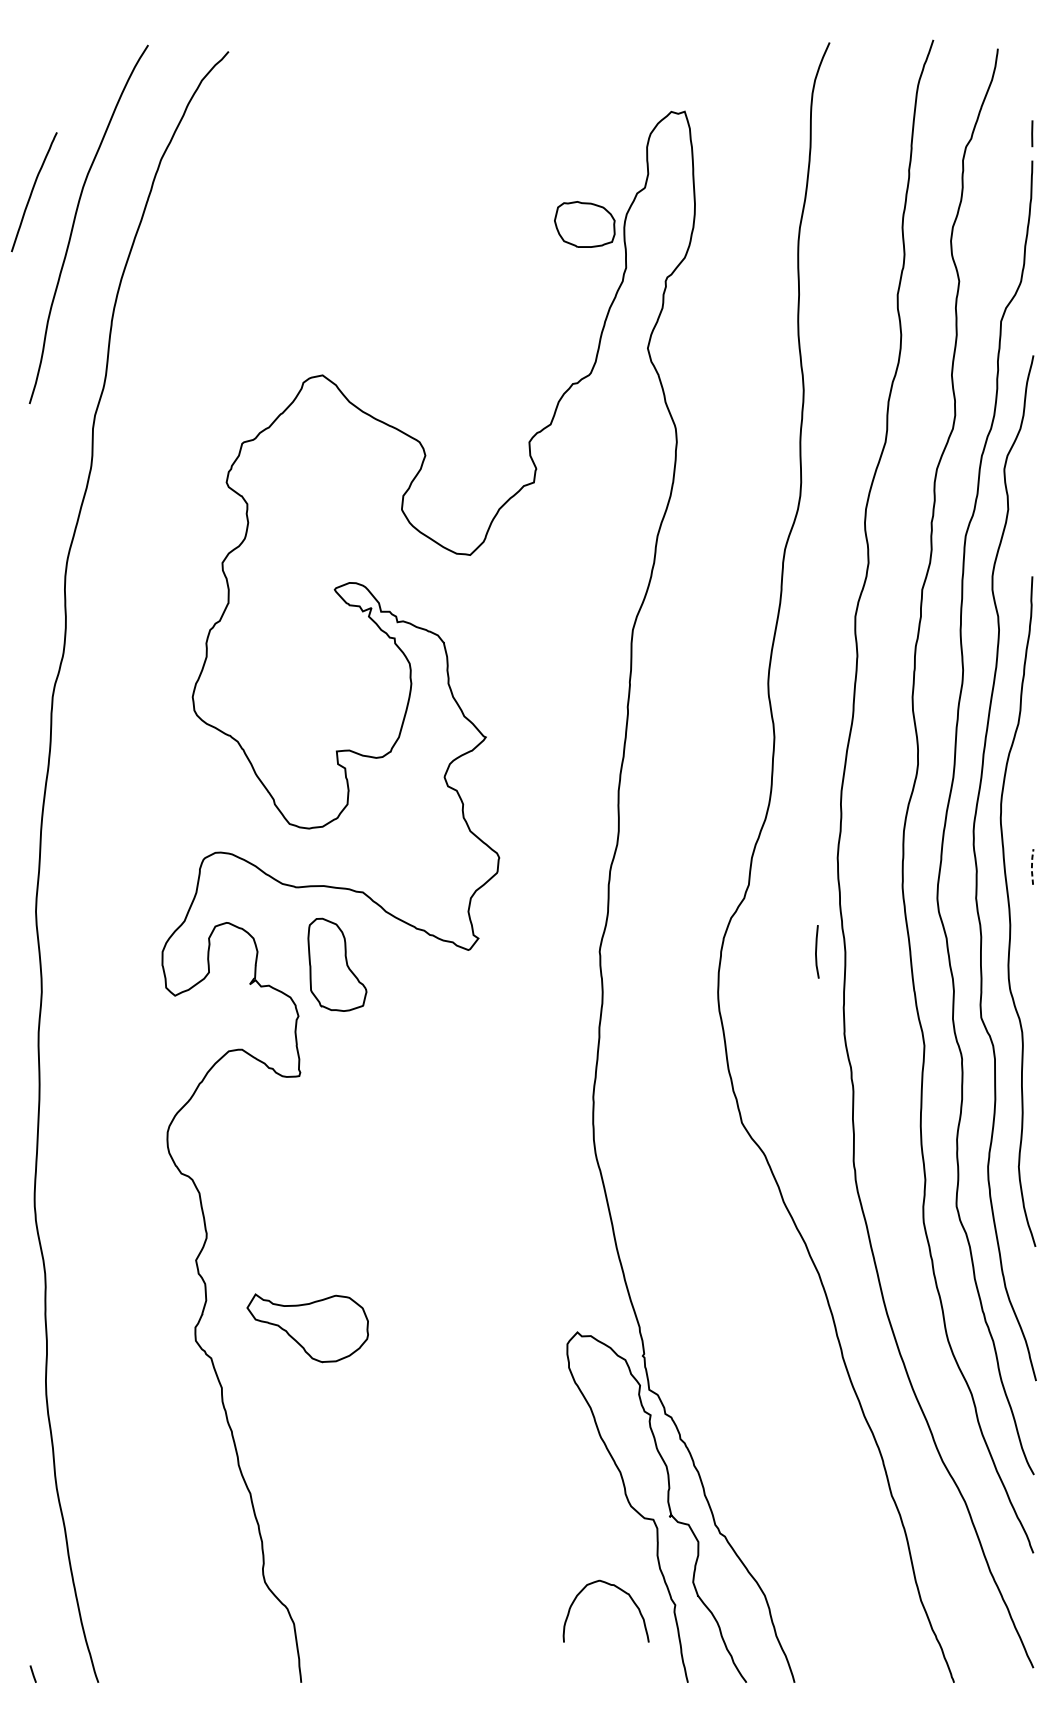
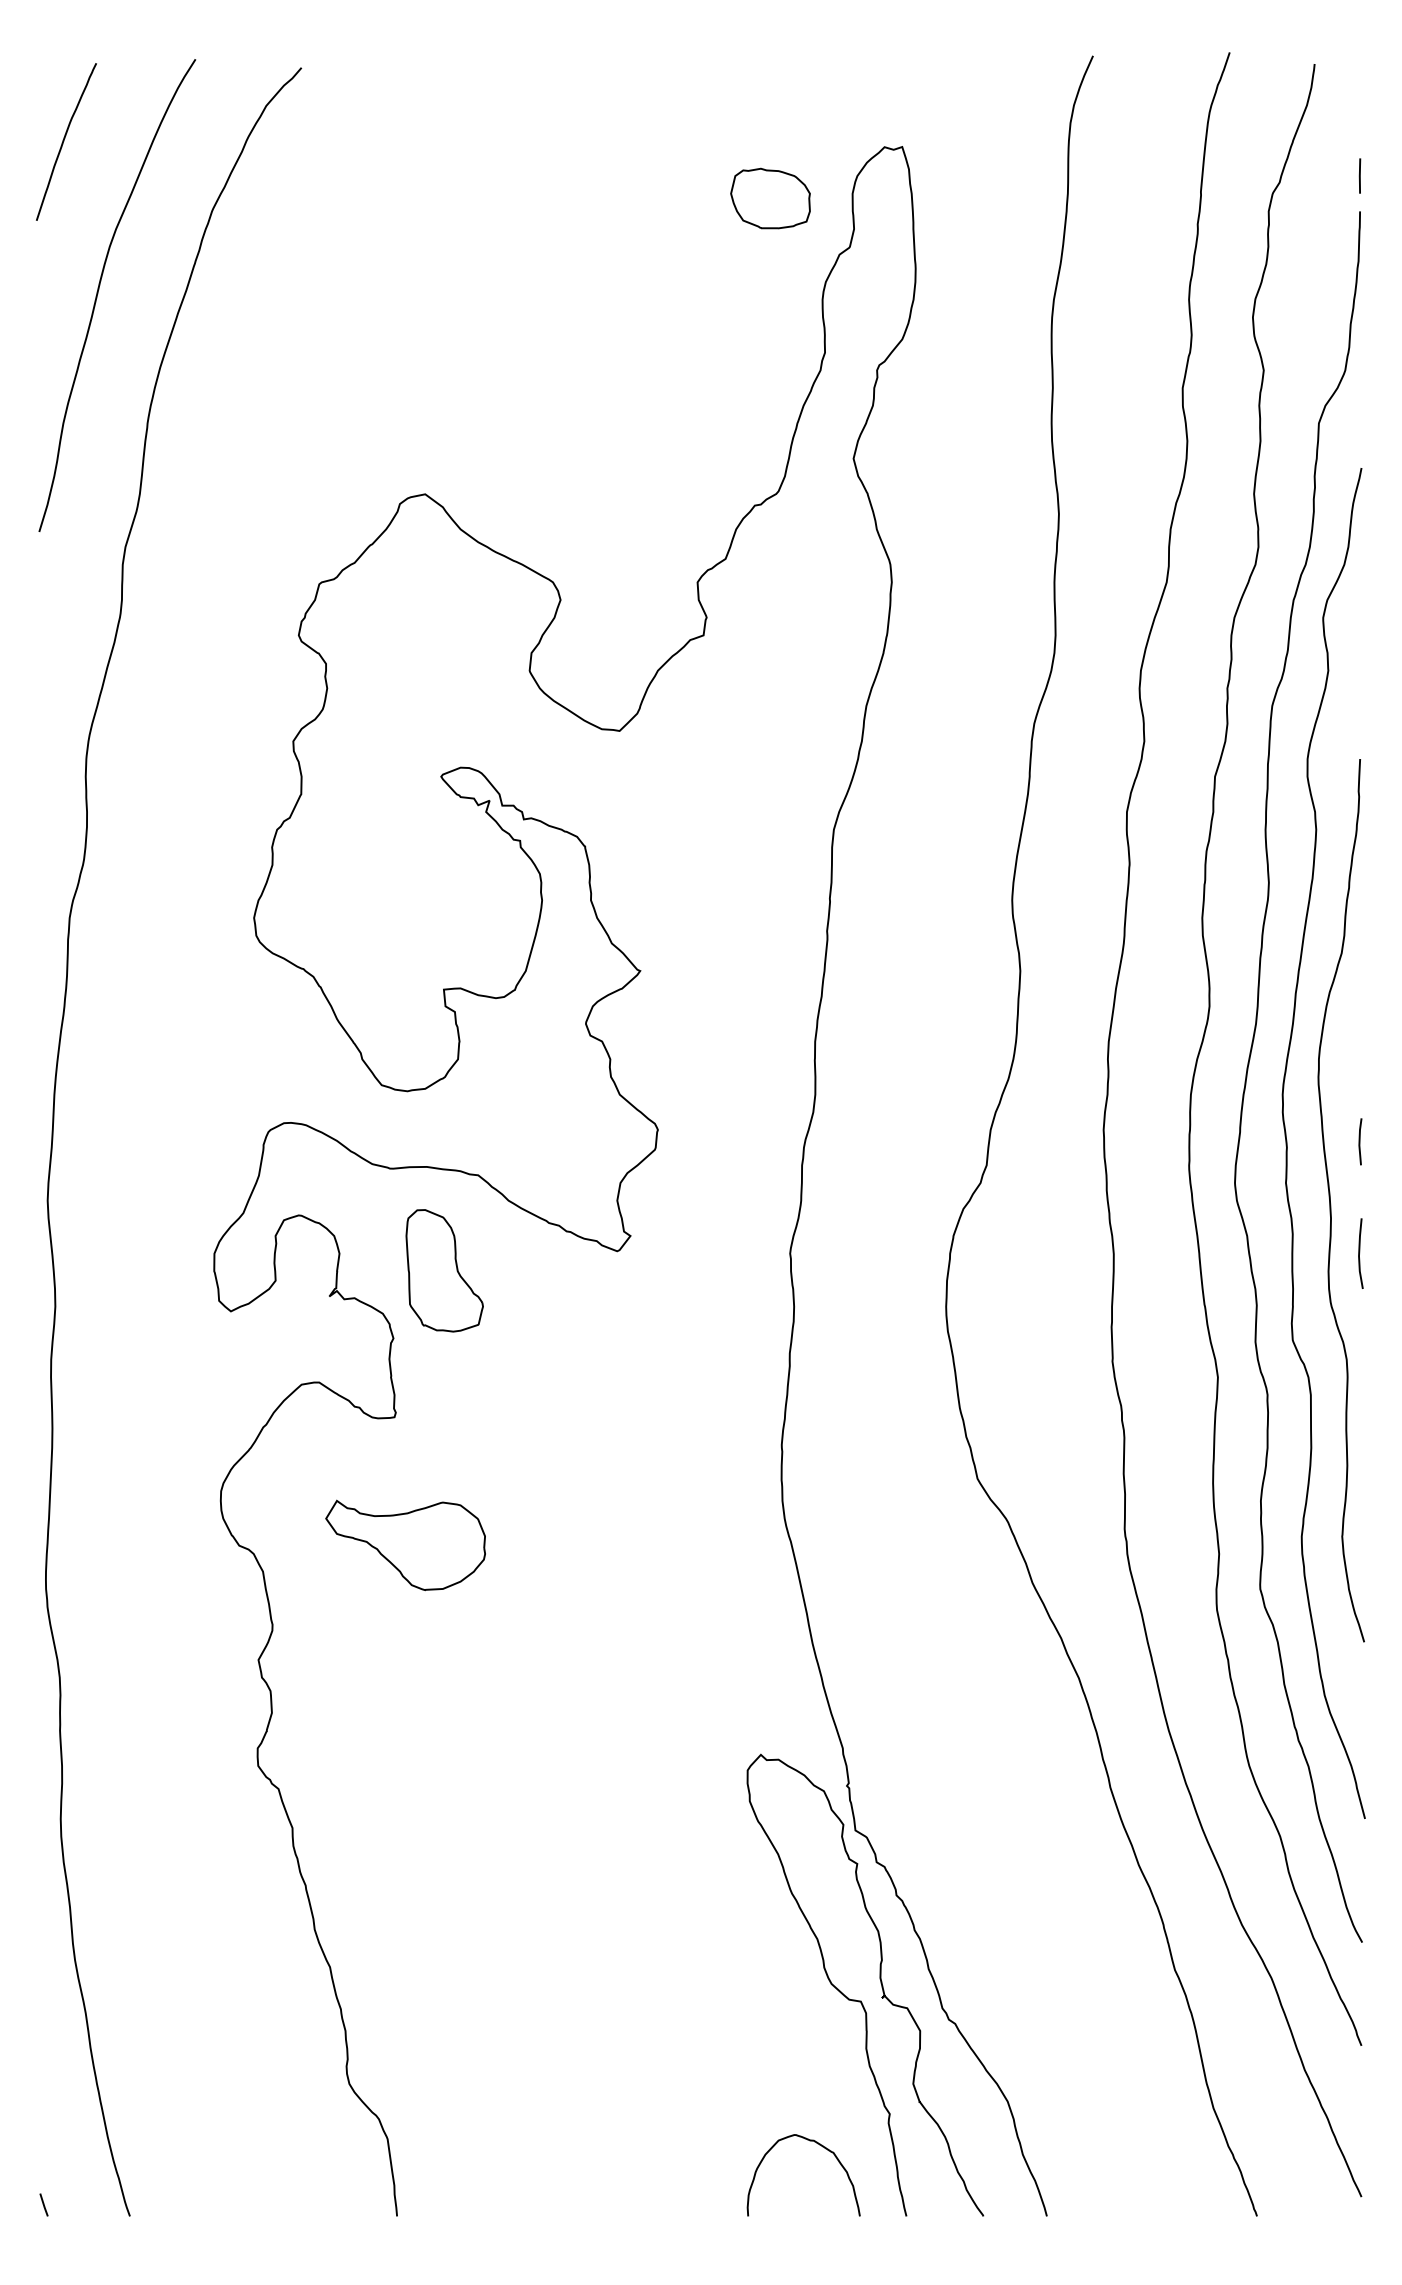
curve: (32, 191) -> (64, 141), moved
part: (584, 224) -> (770, 198), moved
line: (1031, 866) -> (1359, 1141), dashed -> solid
line: (817, 951) -> (1360, 1252), moved
part: (307, 1328) -> (405, 1545), moved
curve: (620, 1590) -> (822, 2147), moved

